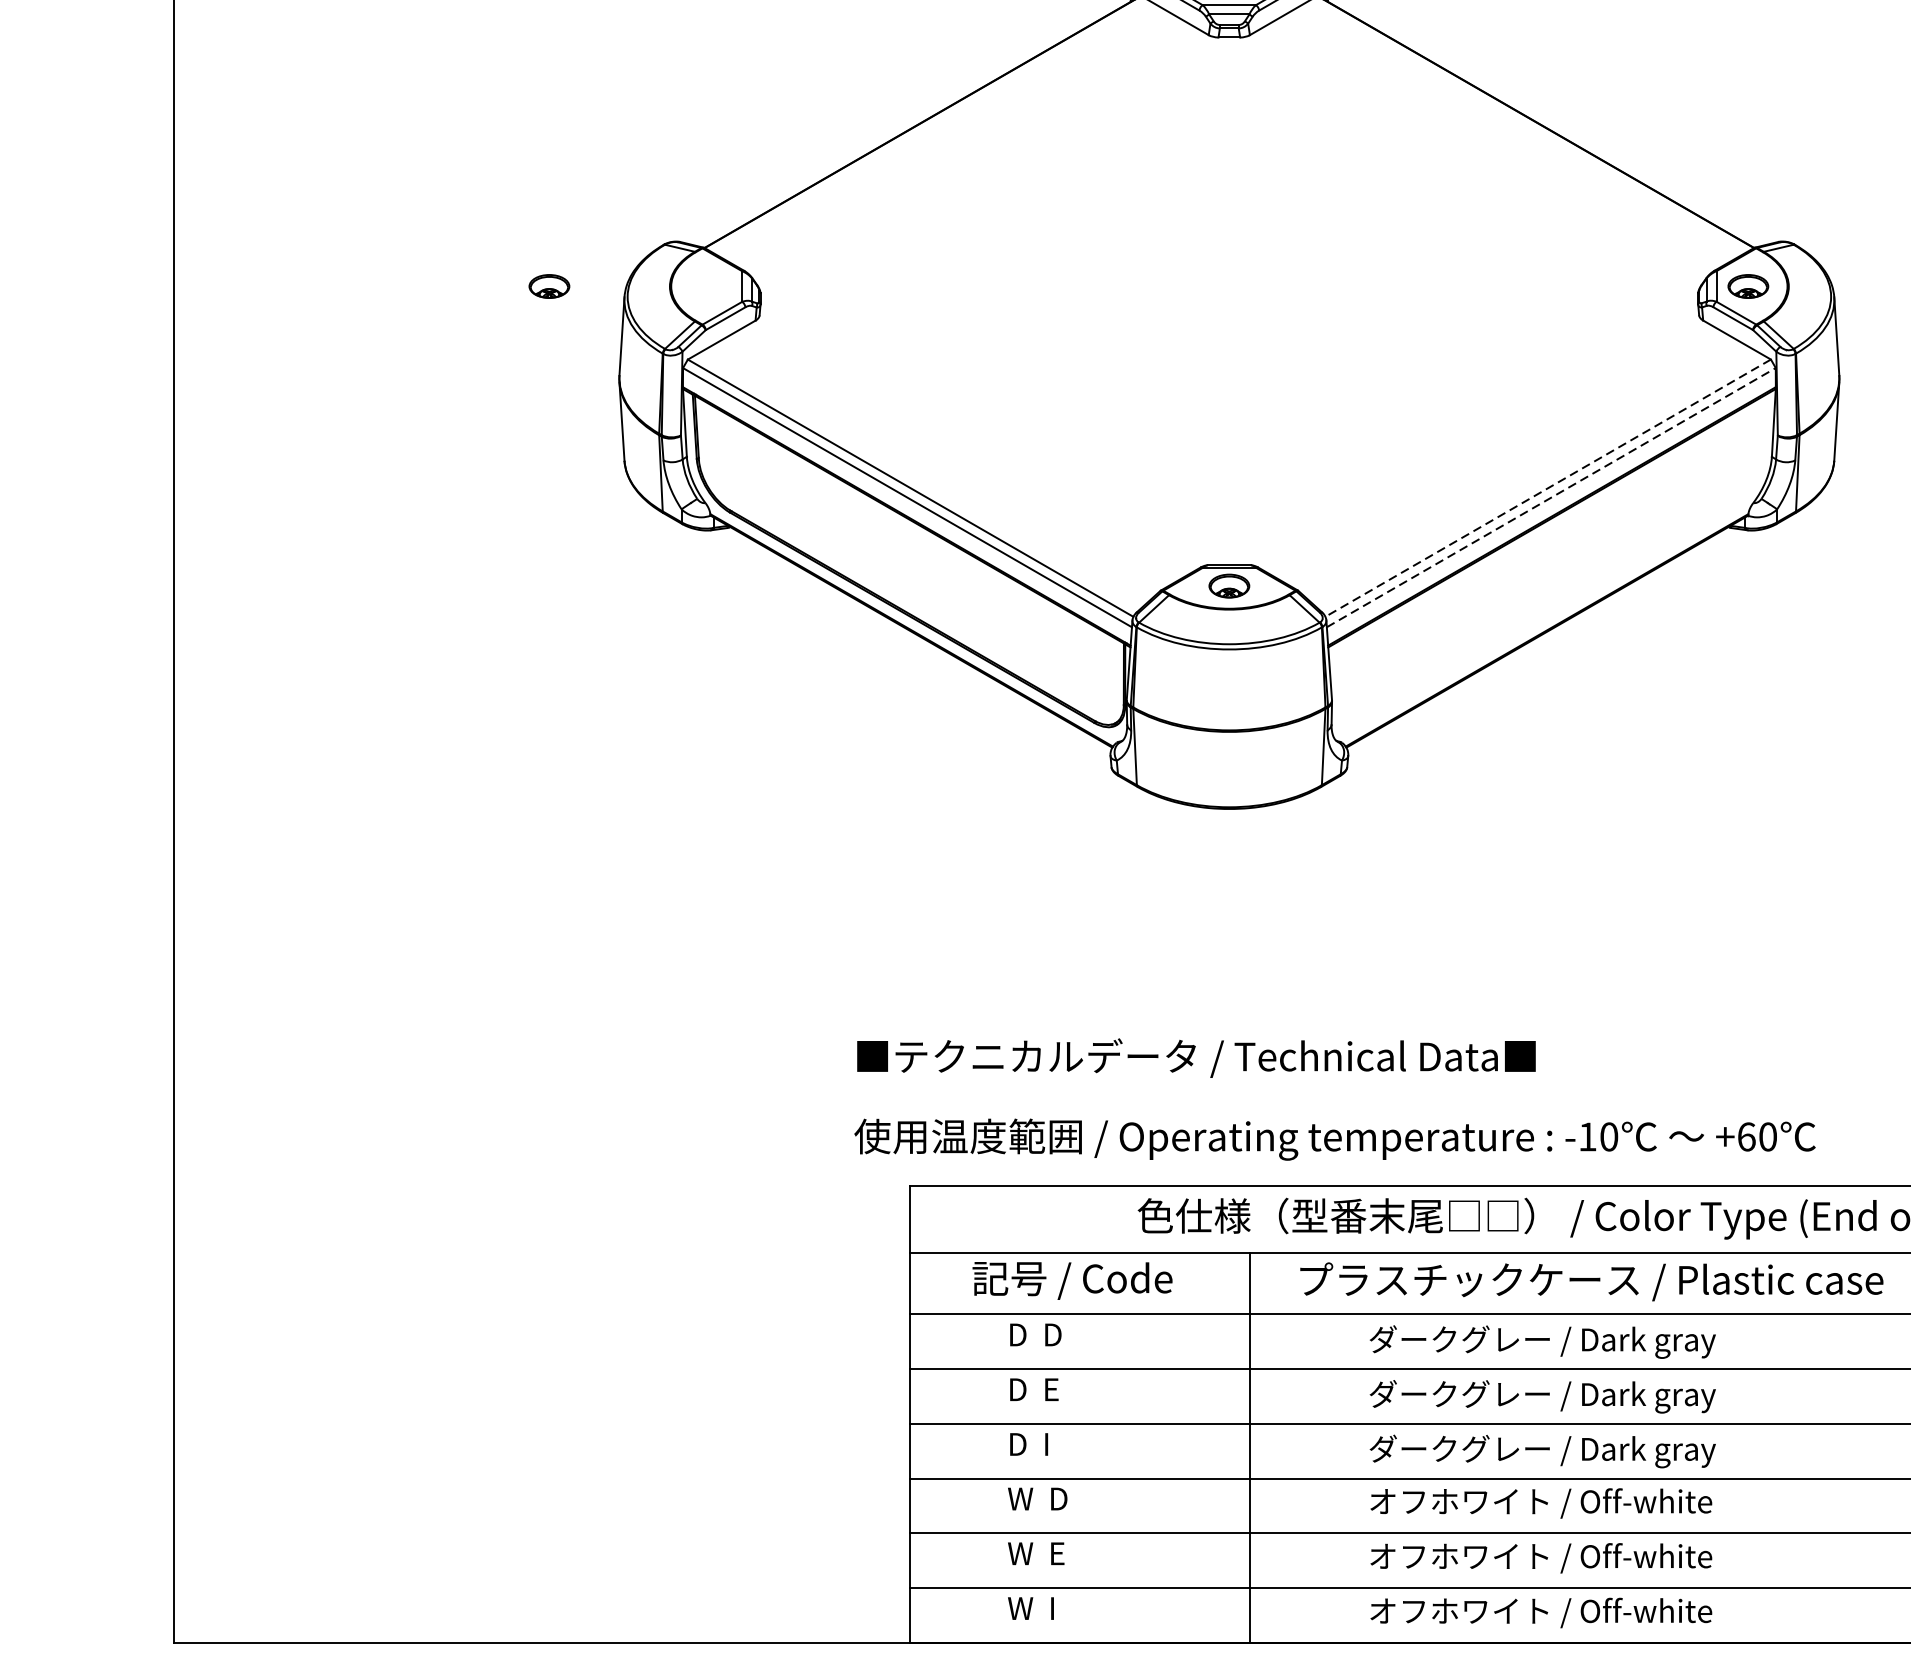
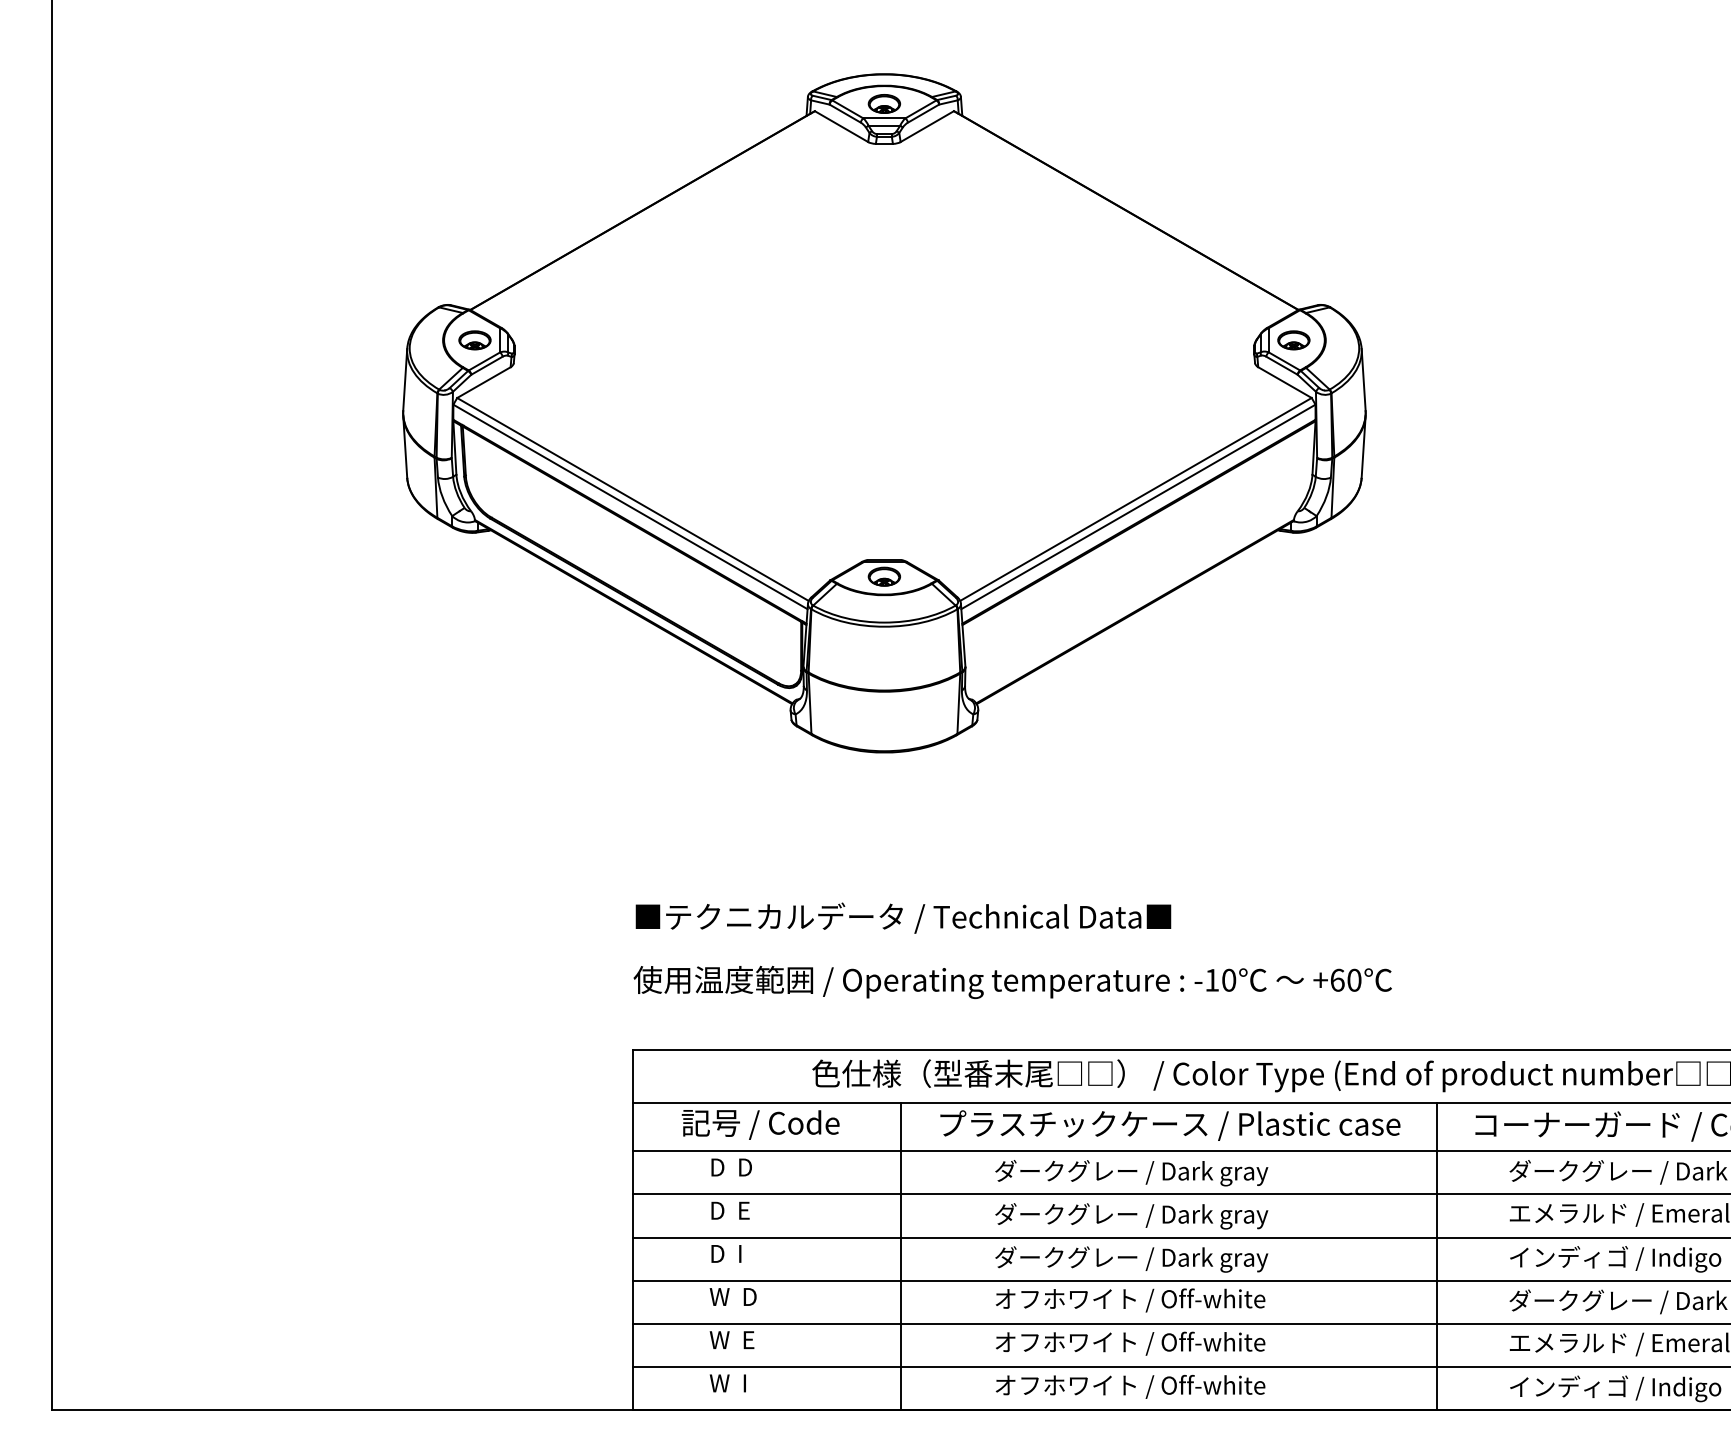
part: (548, 286) -> (474, 340), moved
line: (1547, 488) -> (1135, 499), dashed -> solid
line: (1551, 497) -> (1138, 506), dashed -> solid
text: (1334, 1099) -> (1012, 950), moved

